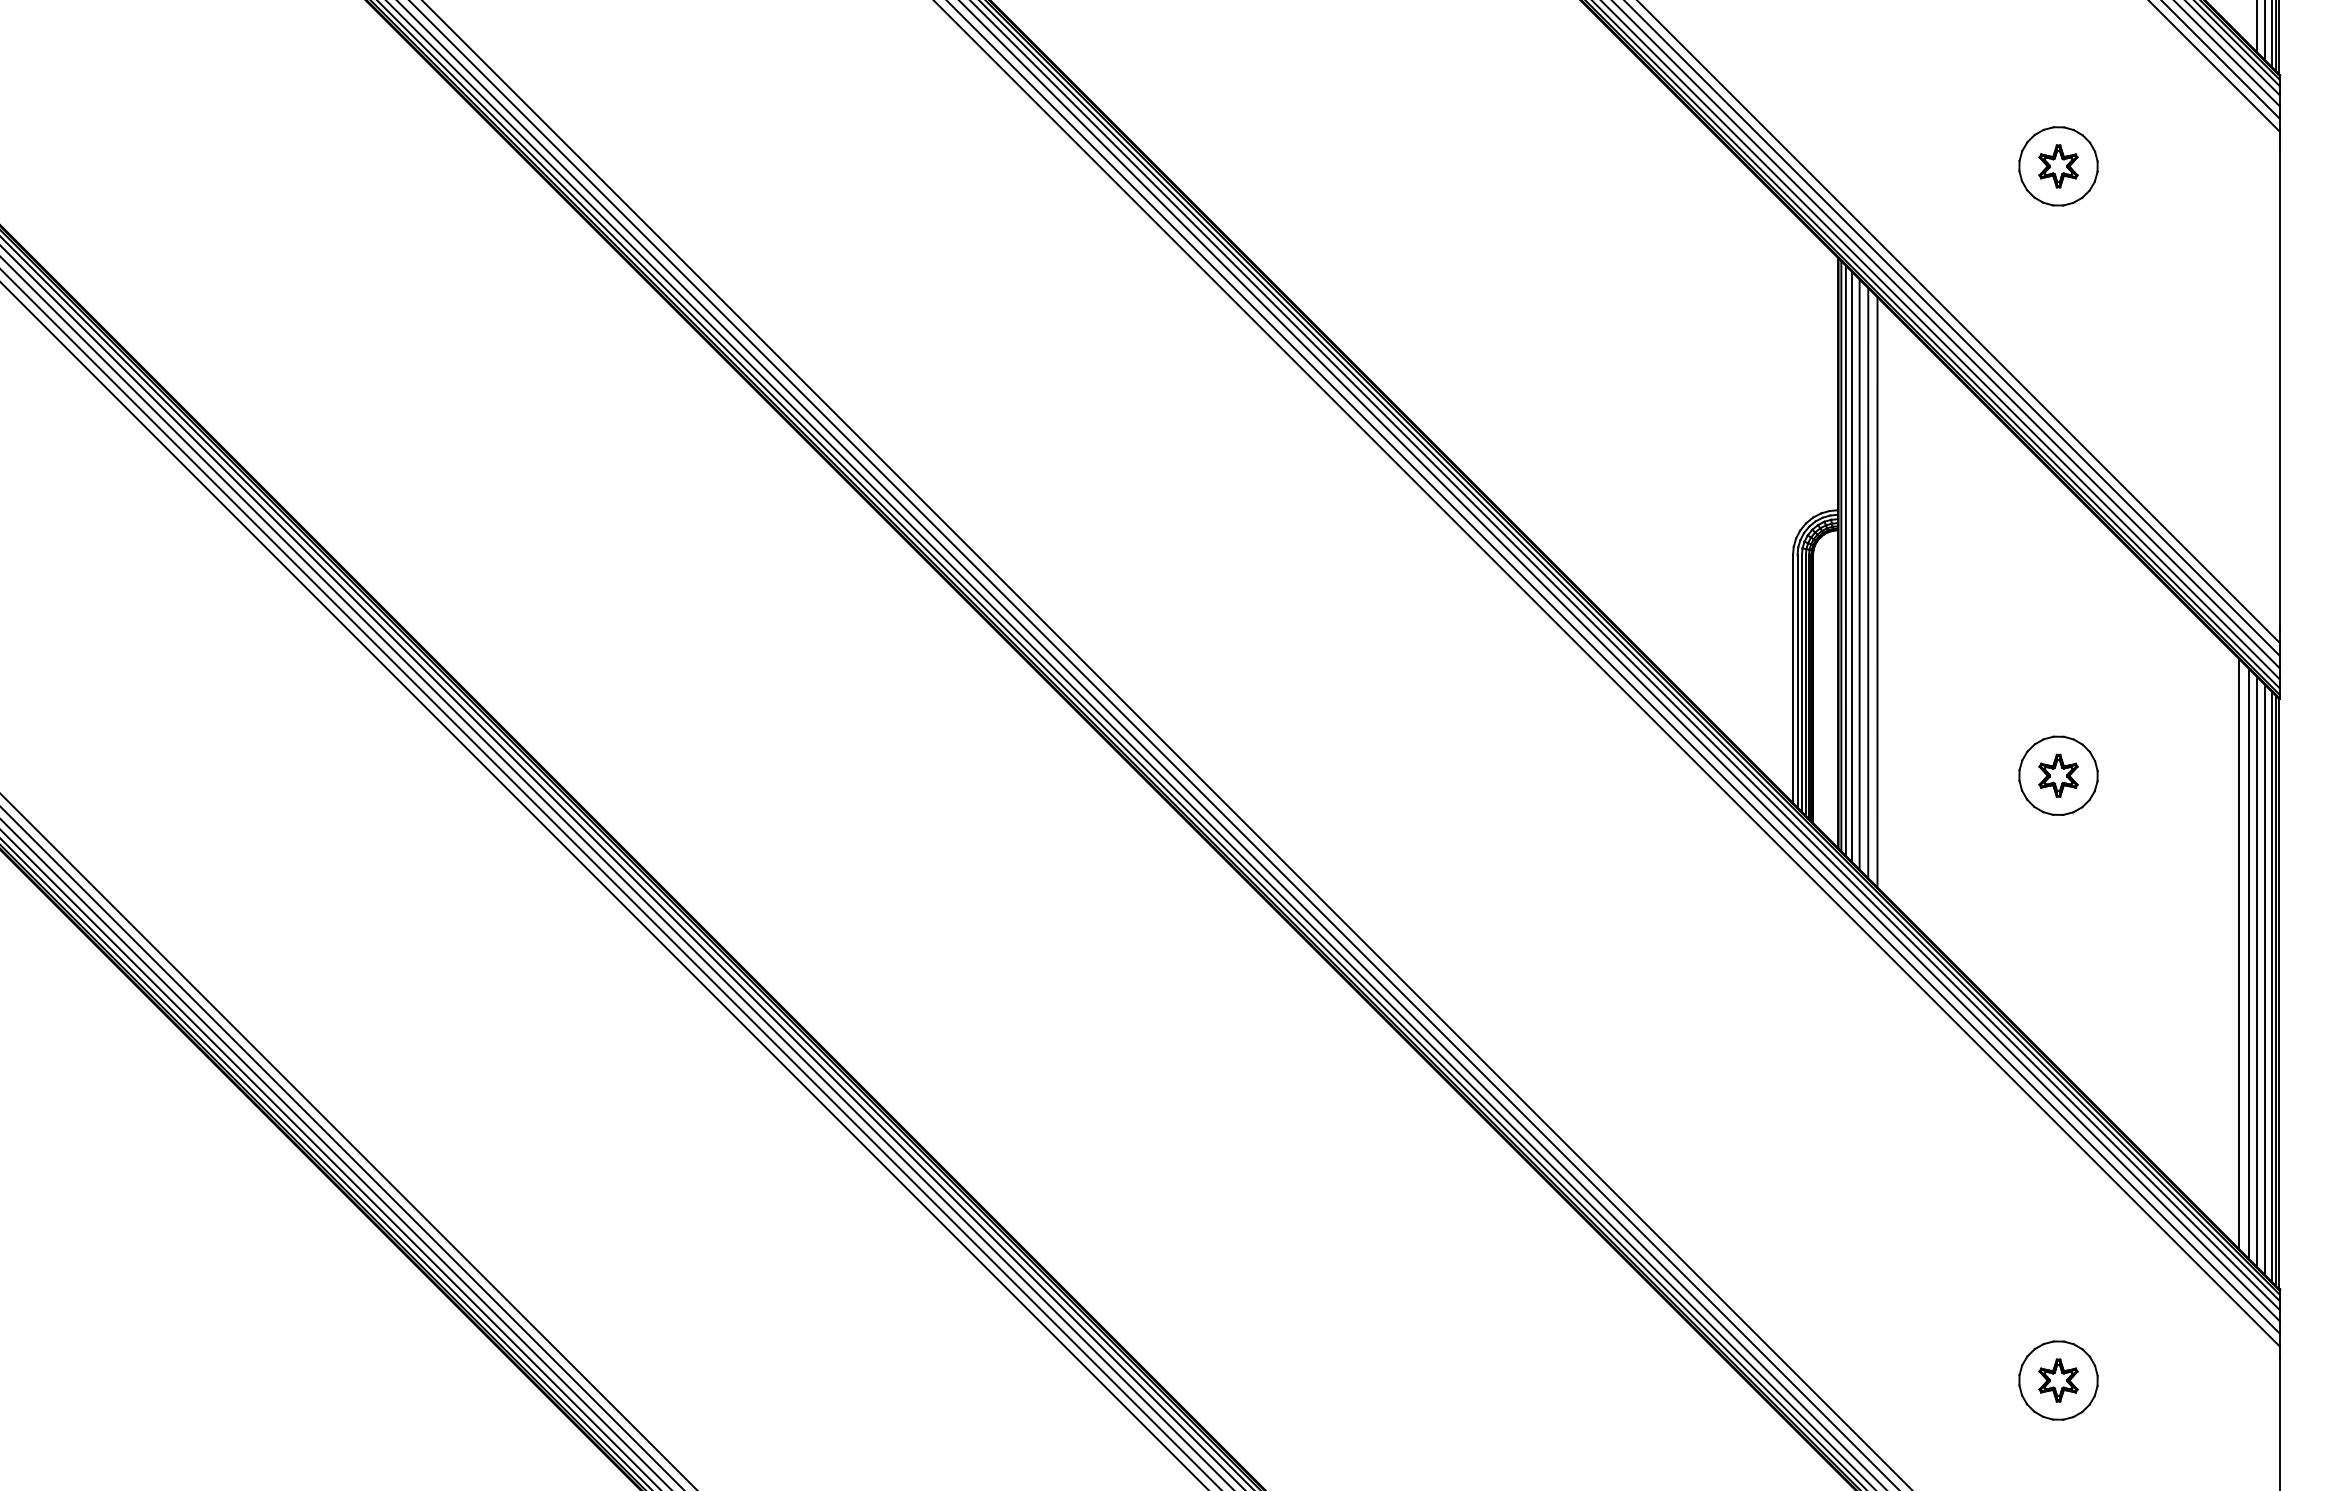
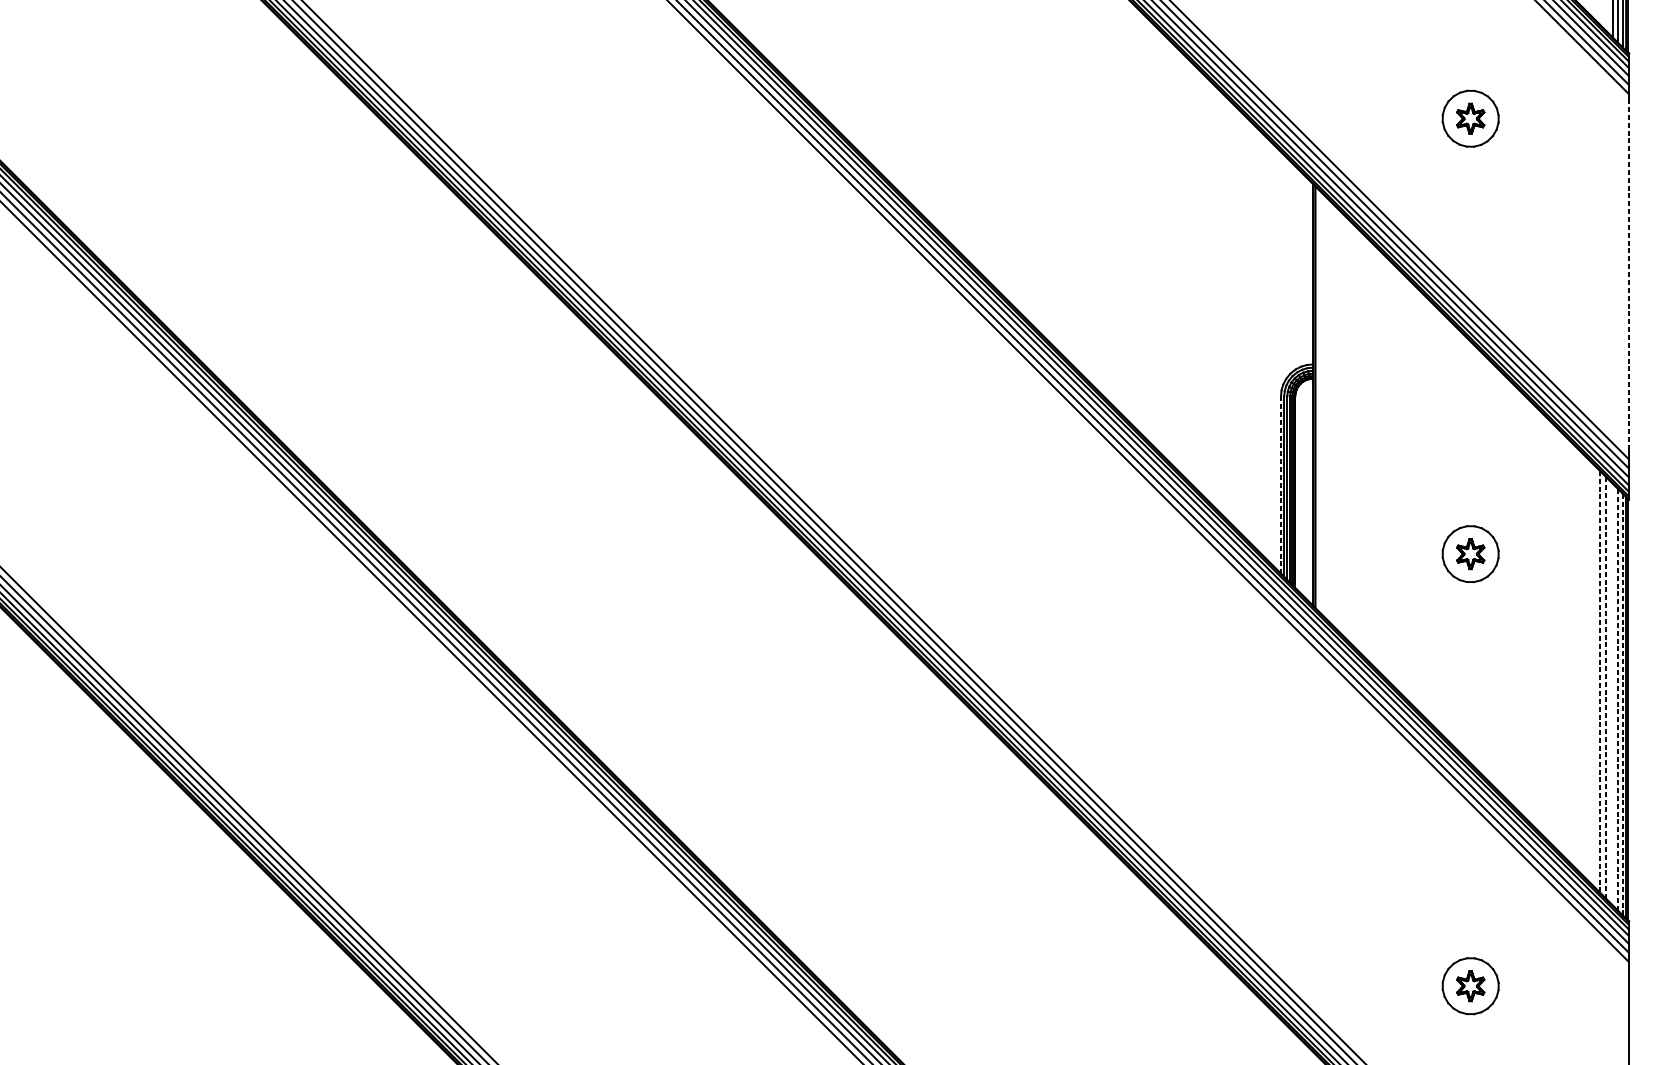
line: (2279, 386) -> (1628, 276), solid -> dashed
line: (1845, 560) -> (1318, 400), removed
line: (1852, 566) -> (1323, 404), removed
line: (1859, 574) -> (1328, 410), removed
line: (1868, 583) -> (1334, 416), removed
line: (1877, 592) -> (1341, 423), removed
line: (1793, 679) -> (1281, 485), solid -> dashed
line: (2239, 953) -> (1599, 681), solid -> dashed
line: (2248, 962) -> (1606, 687), solid -> dashed
line: (2257, 972) -> (1612, 694), removed
line: (2265, 979) -> (1618, 699), solid -> dashed
line: (2271, 985) -> (1622, 703), solid -> dashed

